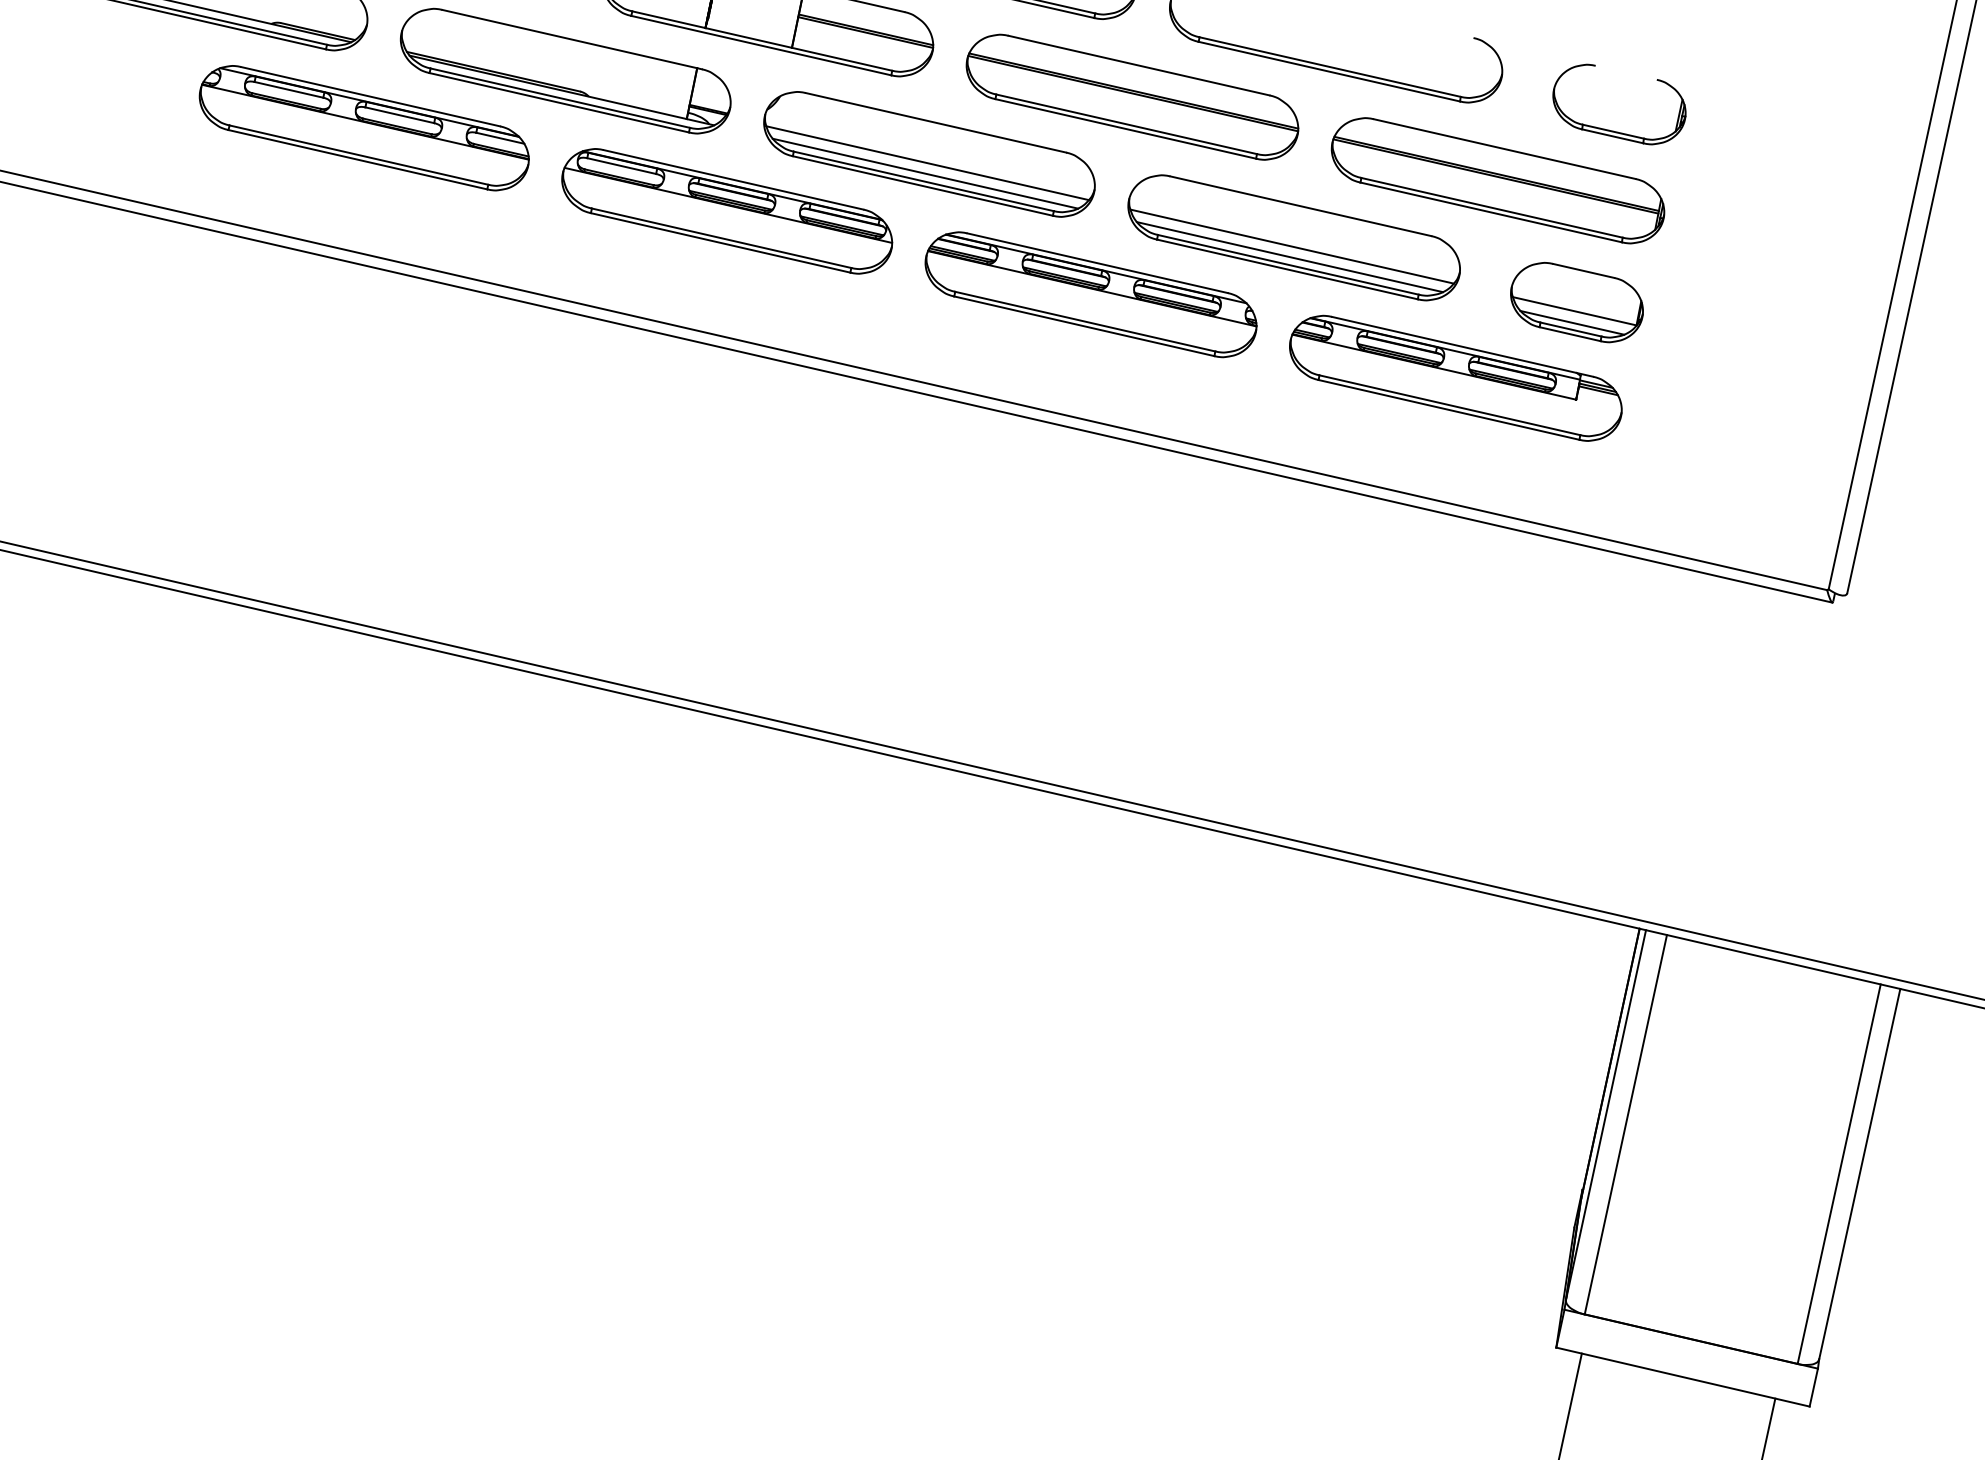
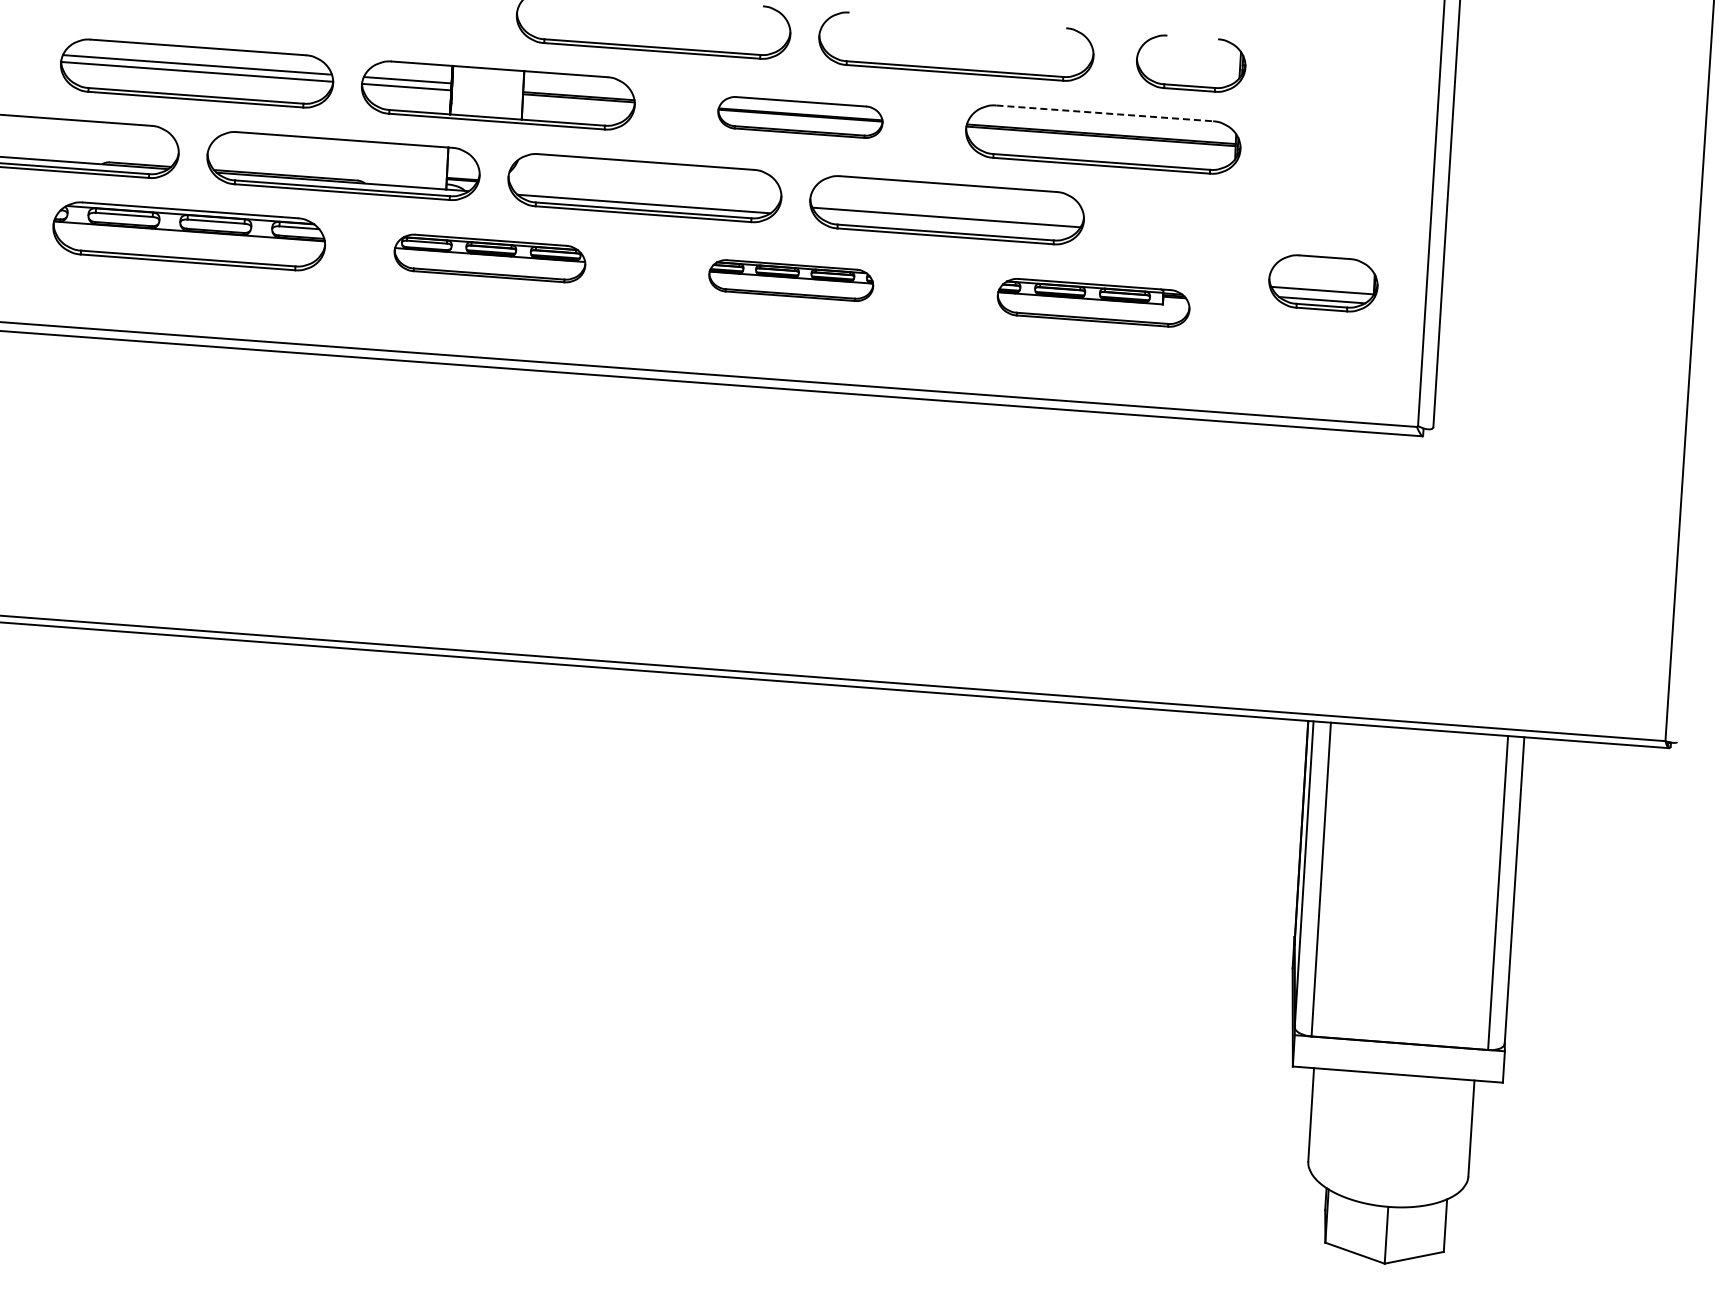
part: (1132, 97) -> (800, 117), size x0.6
line: (1504, 149) -> (1104, 113), solid -> dashed
line: (927, 163) -> (644, 195), removed
part: (726, 211) -> (489, 258), size x0.7
line: (1289, 256) -> (945, 225), removed
part: (1089, 294) -> (790, 280), size x0.6
part: (1577, 302) -> (1323, 283), moved
part: (1455, 377) -> (1093, 302), size x0.7

